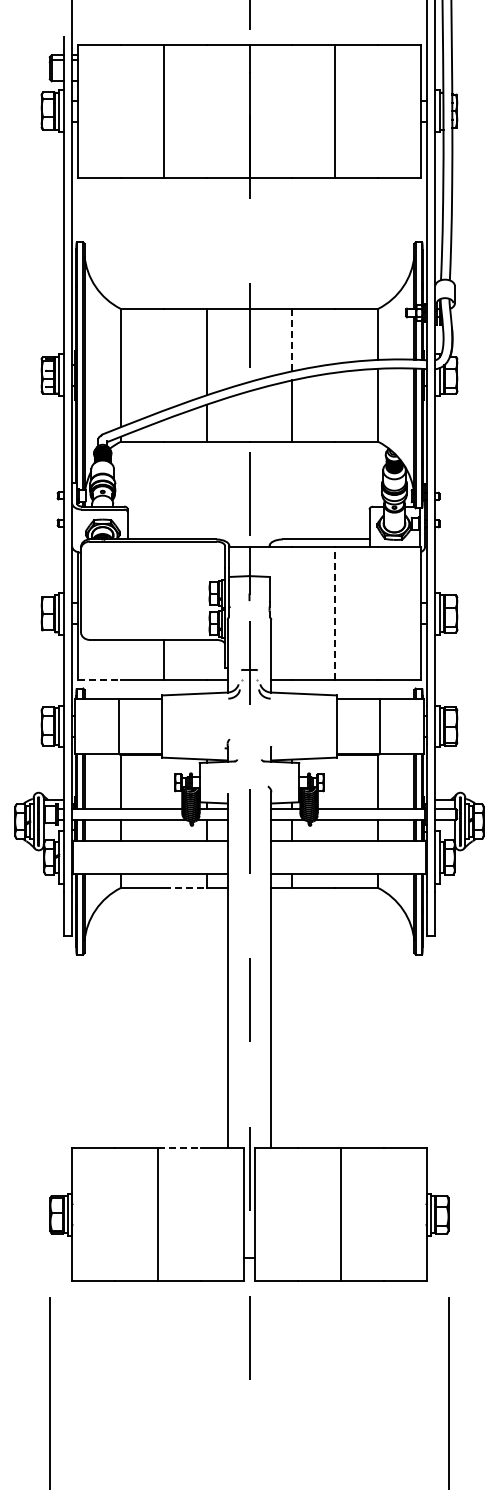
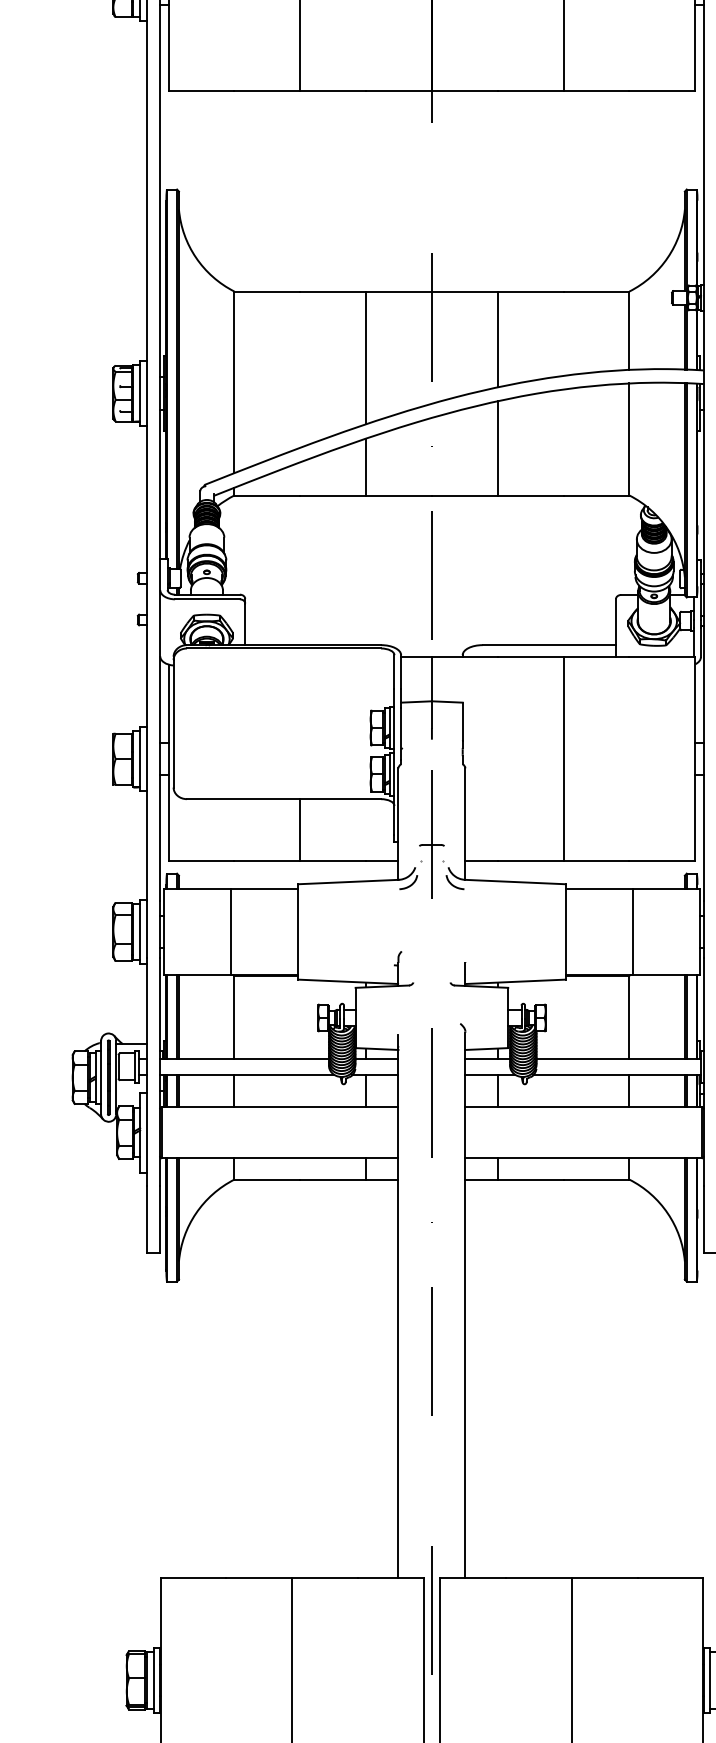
line: (292, 340) -> (497, 340), dashed -> solid
line: (335, 613) -> (563, 758), dashed -> solid
line: (99, 680) -> (201, 861), dashed -> solid
line: (185, 888) -> (333, 1180), dashed -> solid
line: (180, 1148) -> (326, 1578), dashed -> solid

